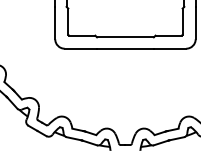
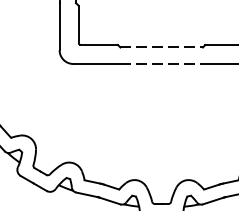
line: (125, 37) -> (161, 47), solid -> dashed
line: (125, 48) -> (161, 63), solid -> dashed

